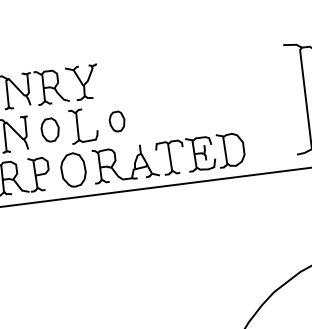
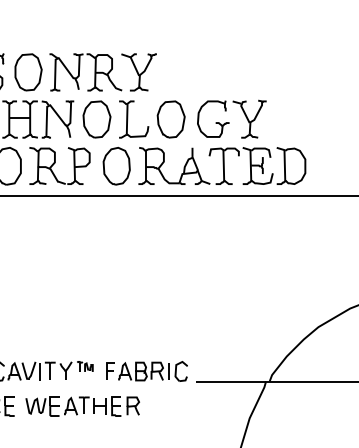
part: (171, 113) -> (231, 118), added
part: (116, 121) -> (170, 119), size x1.67
part: (49, 130) -> (96, 119), size x1.43

